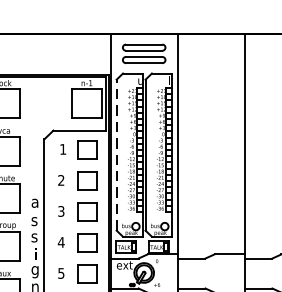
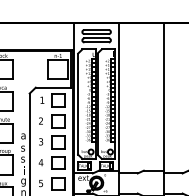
line: (117, 155) -> (78, 104), dashed -> solid

